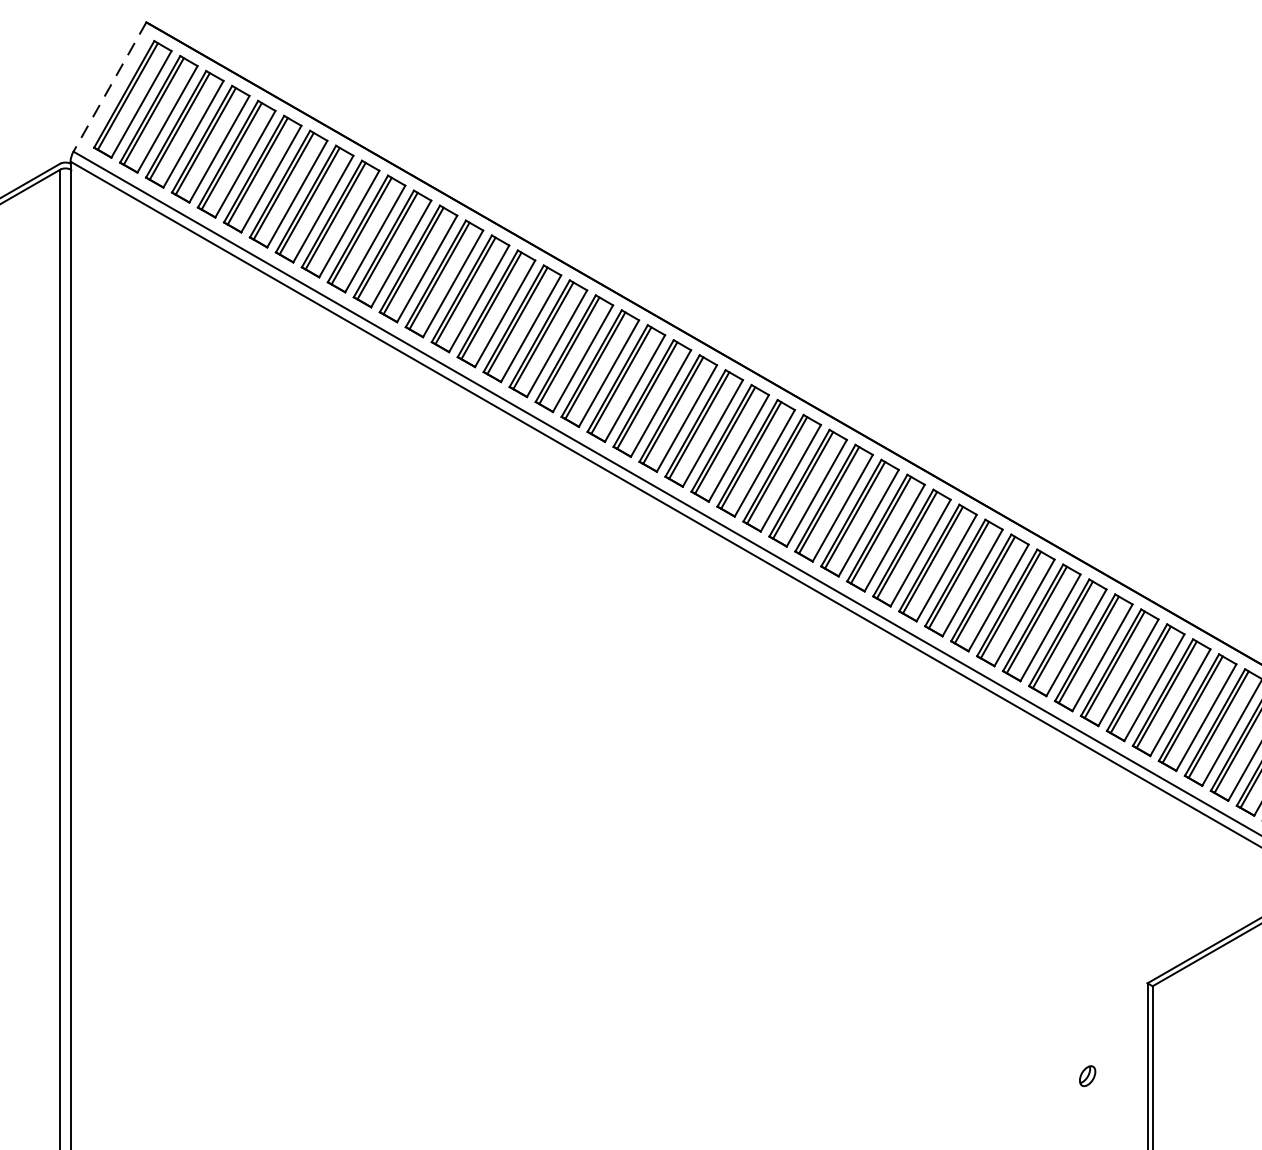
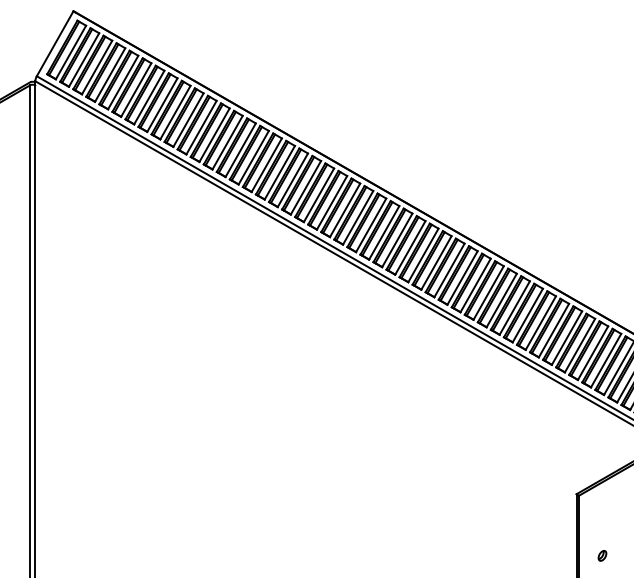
line: (108, 88) -> (54, 44), dashed -> solid
part: (1087, 1075) -> (602, 555), moved

